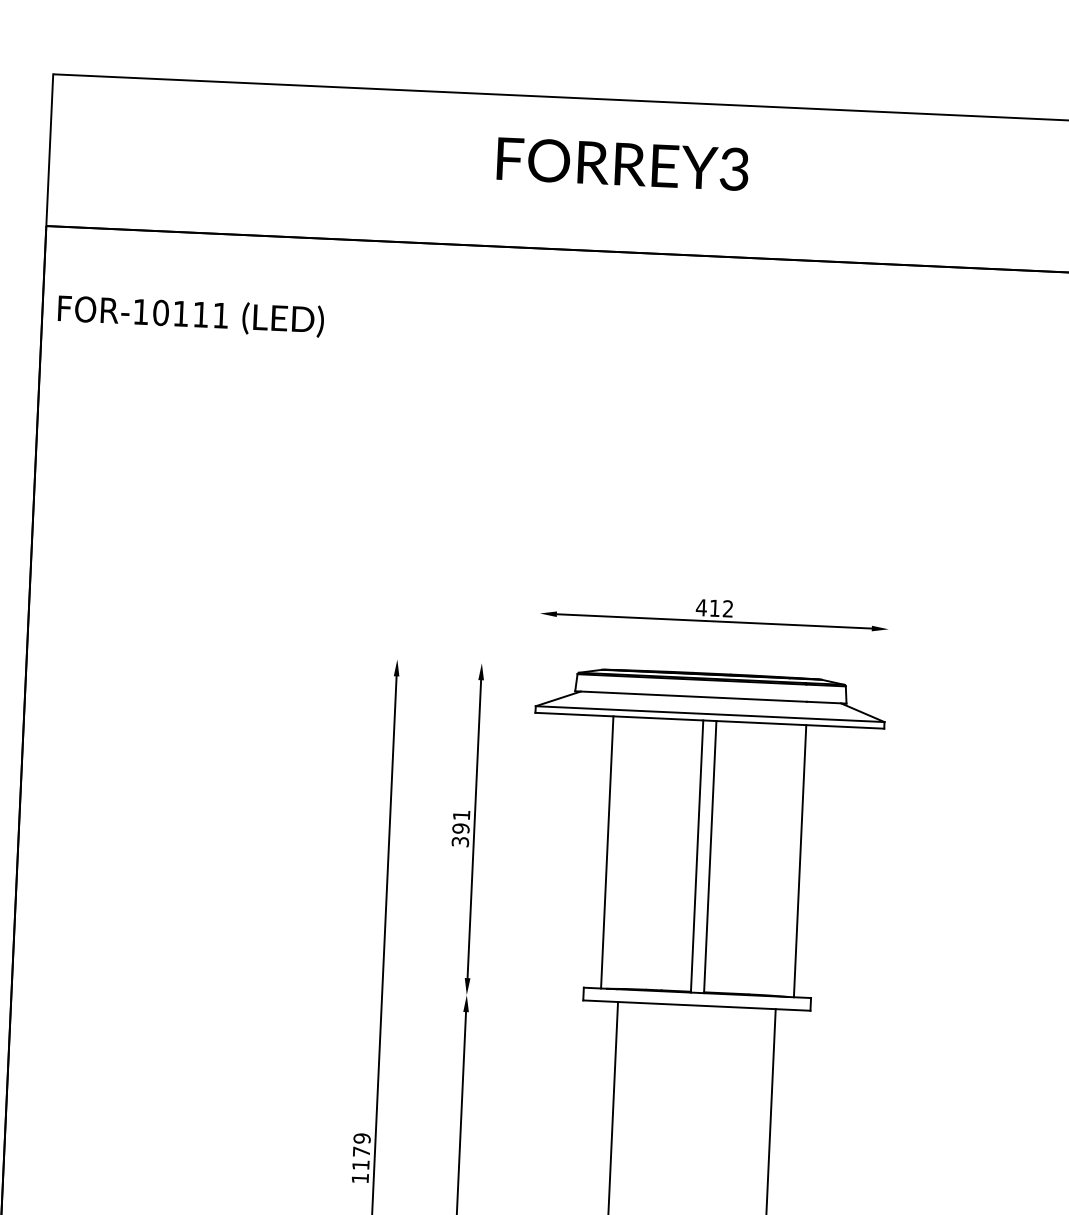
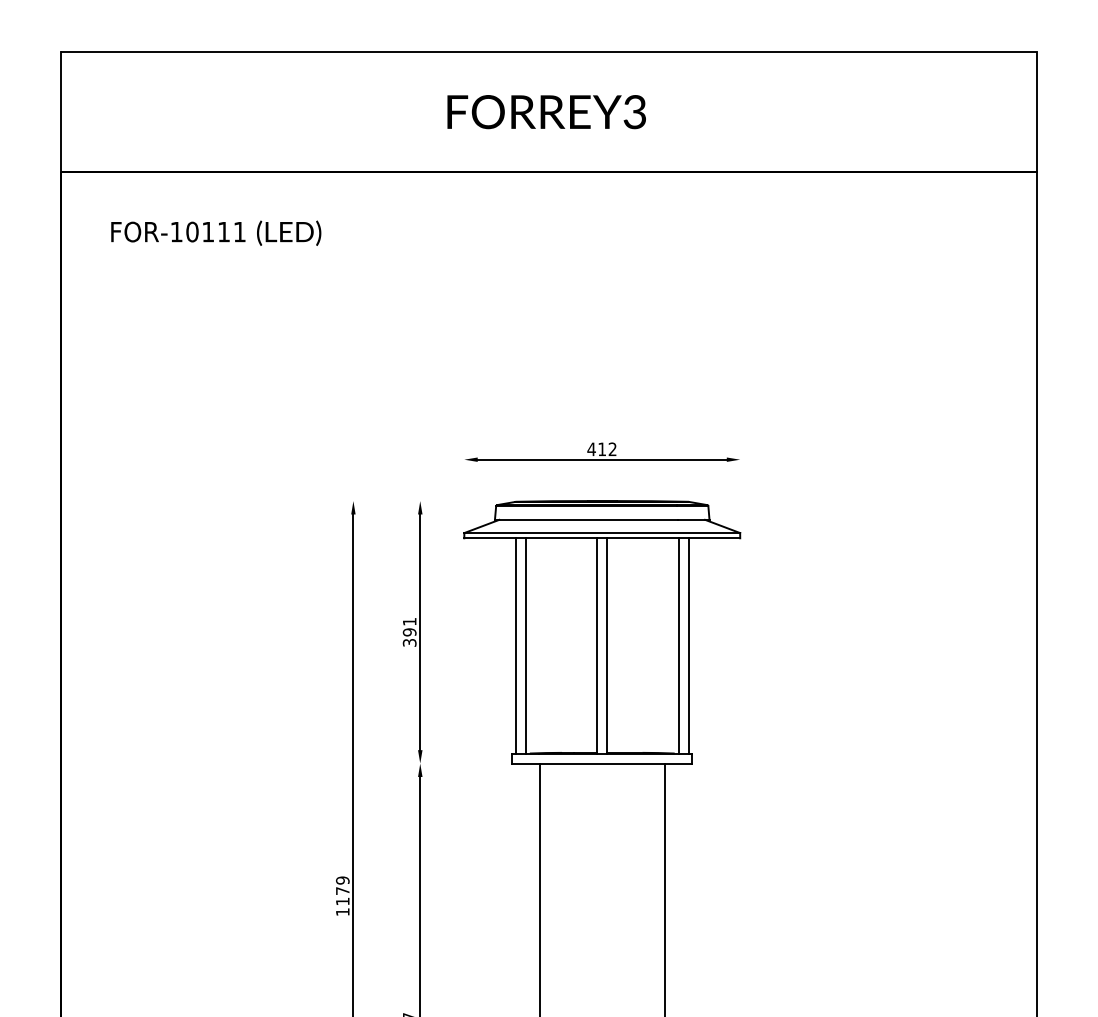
text: (622, 164) -> (546, 112), moved
text: (191, 314) -> (216, 232), moved
line: (593, 851) -> (515, 645), added
line: (812, 861) -> (688, 645), added

